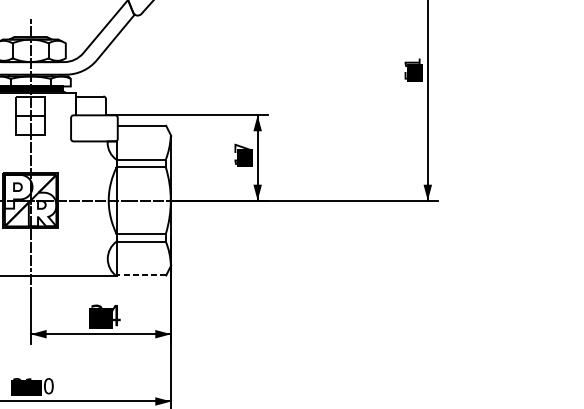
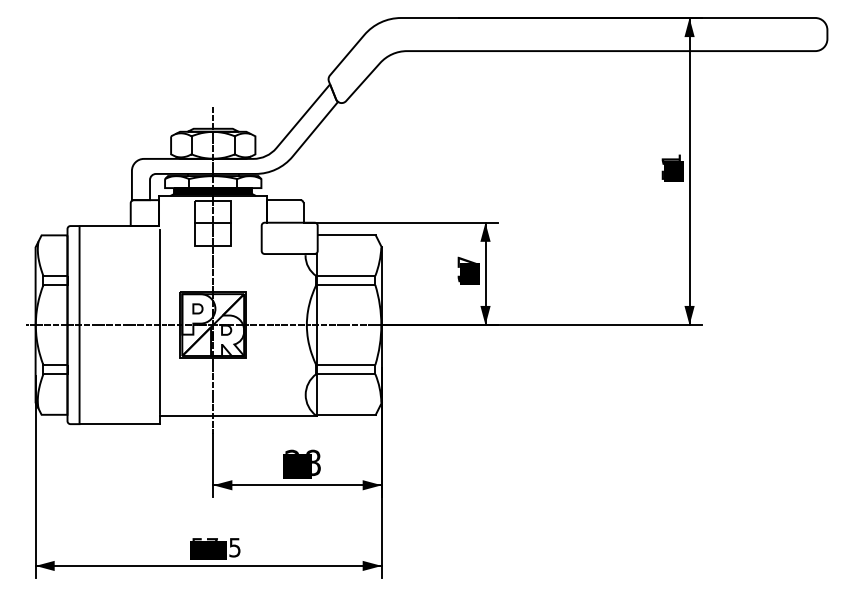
line: (141, 275) -> (346, 414), dashed -> solid
text: (105, 315) -> (303, 462), 34 -> 28
text: (33, 386) -> (216, 547), 31.0 -> 57.5

